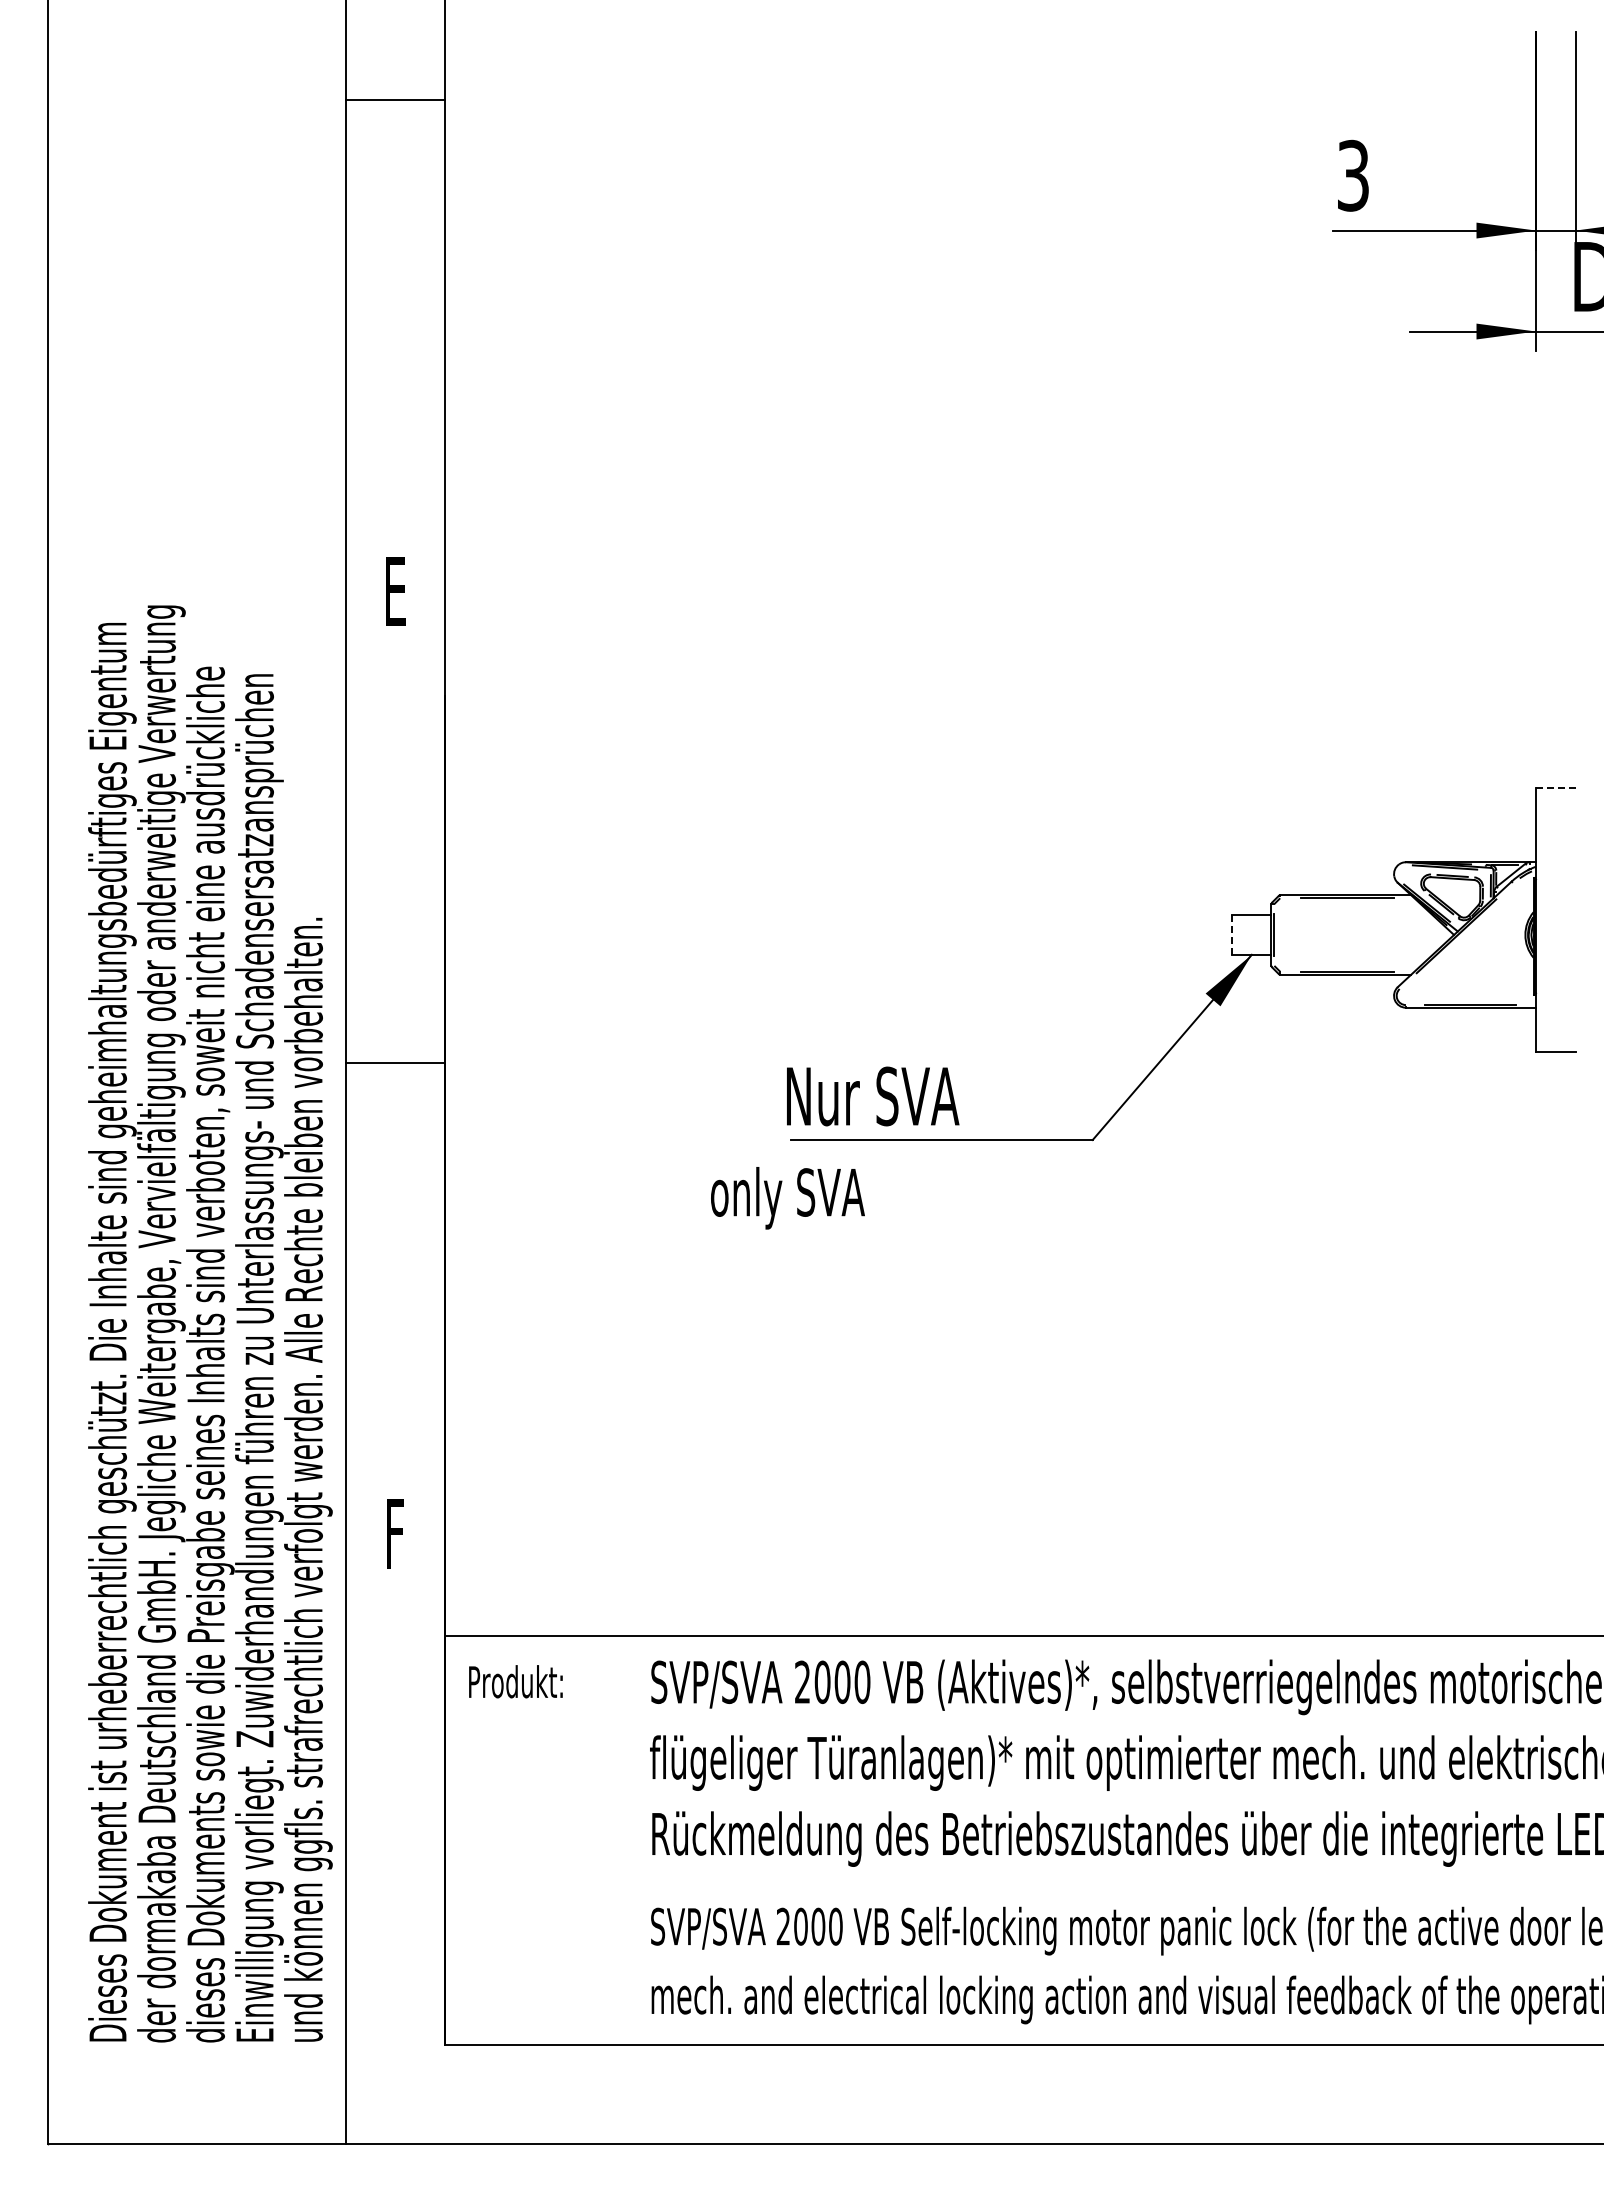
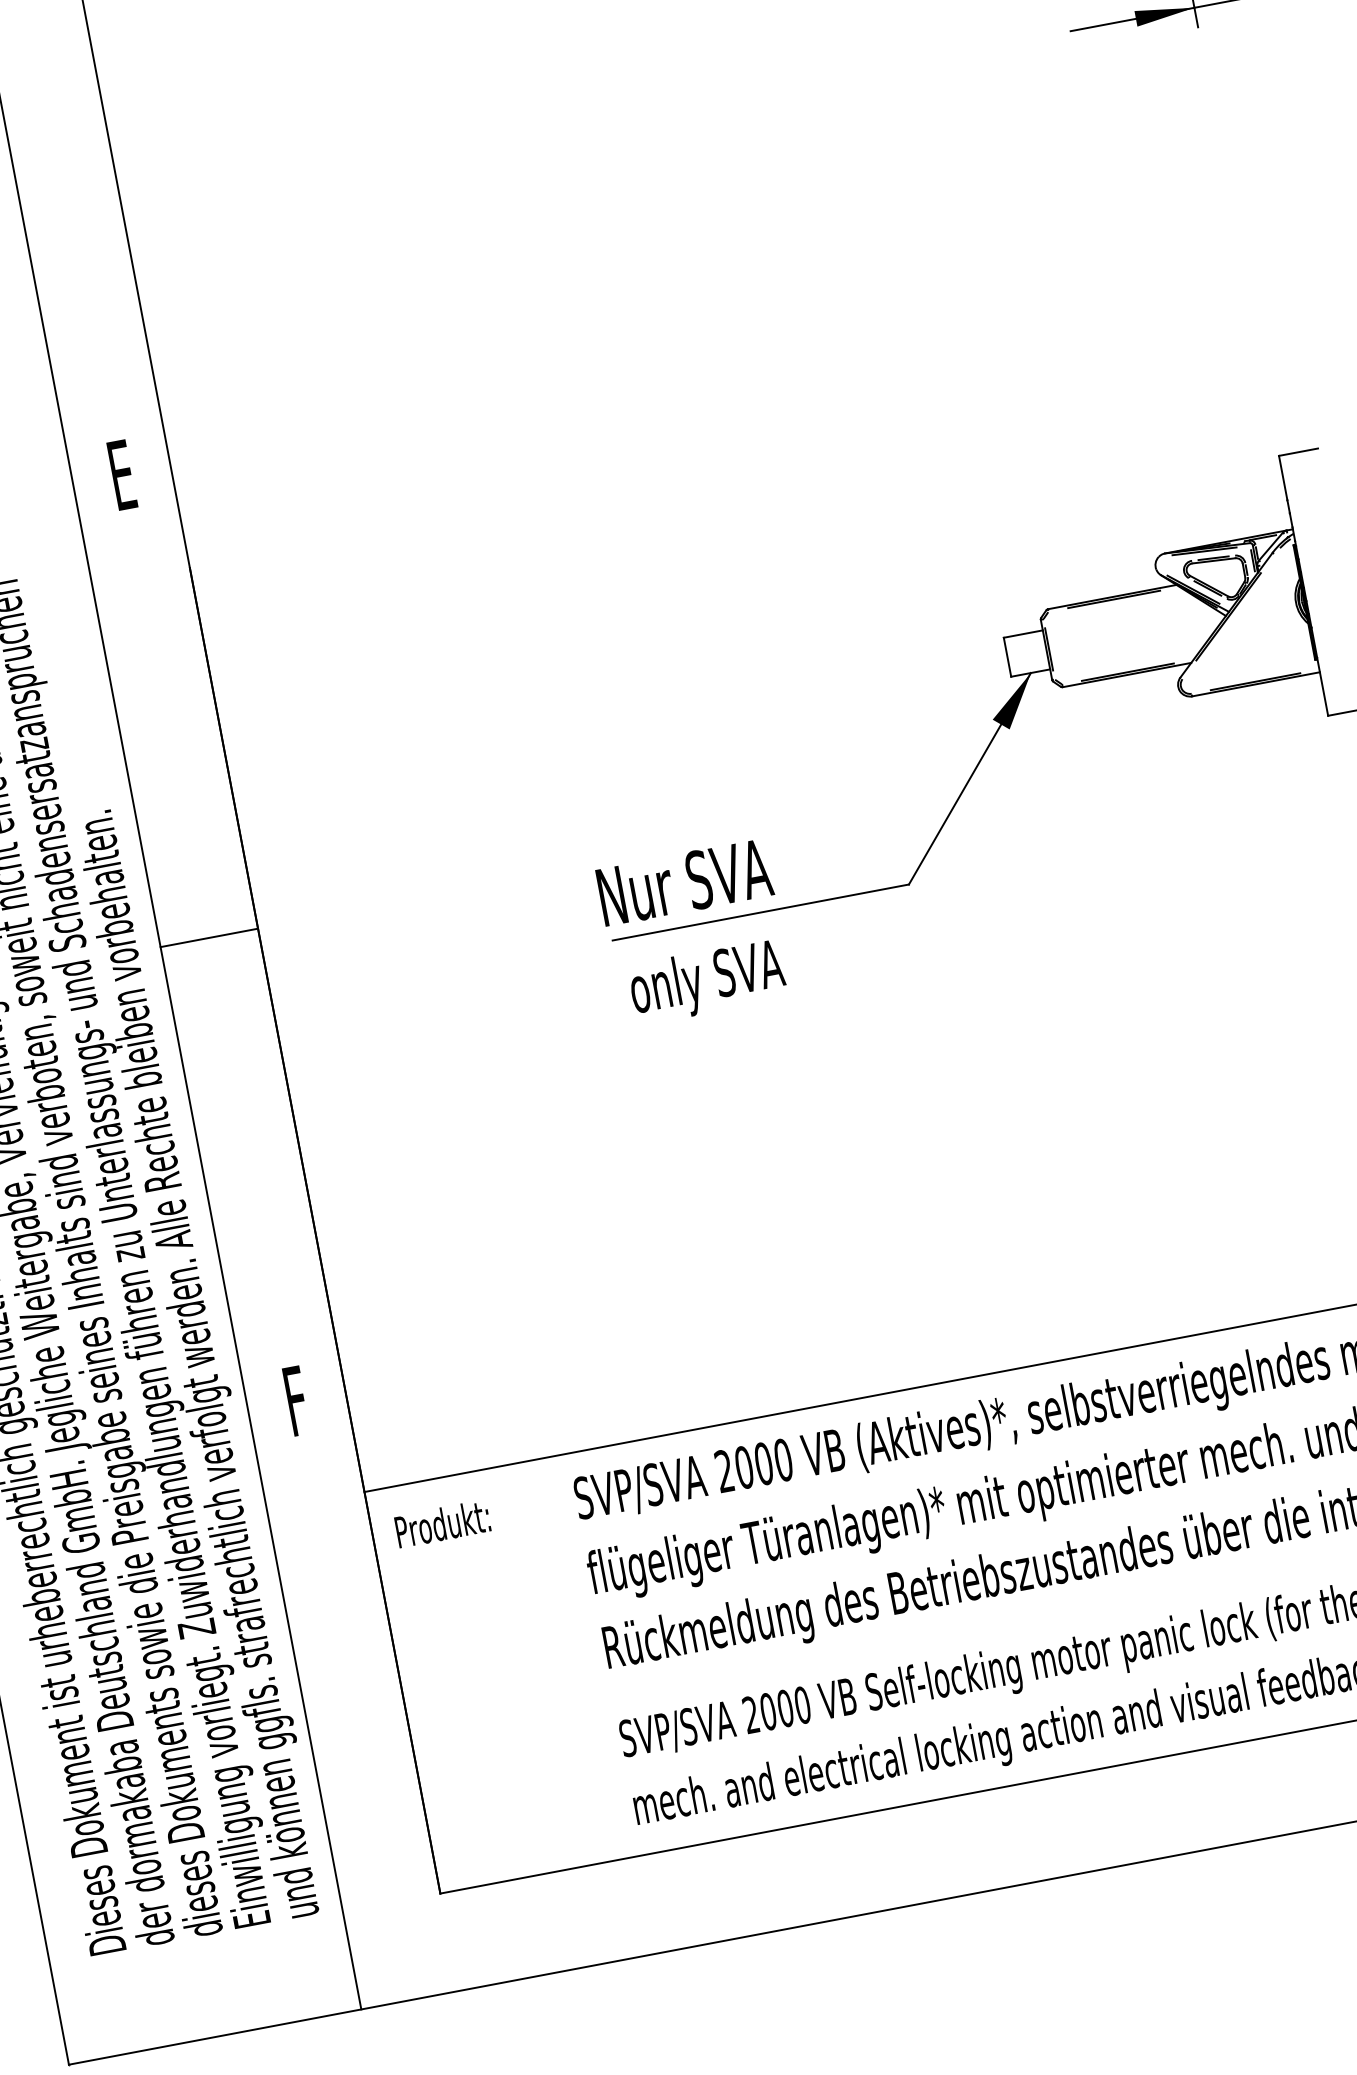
line: (1555, 787) -> (1298, 452), dashed -> solid
line: (1231, 934) -> (1007, 656), dashed -> solid
text: (787, 1198) -> (707, 982), moved

